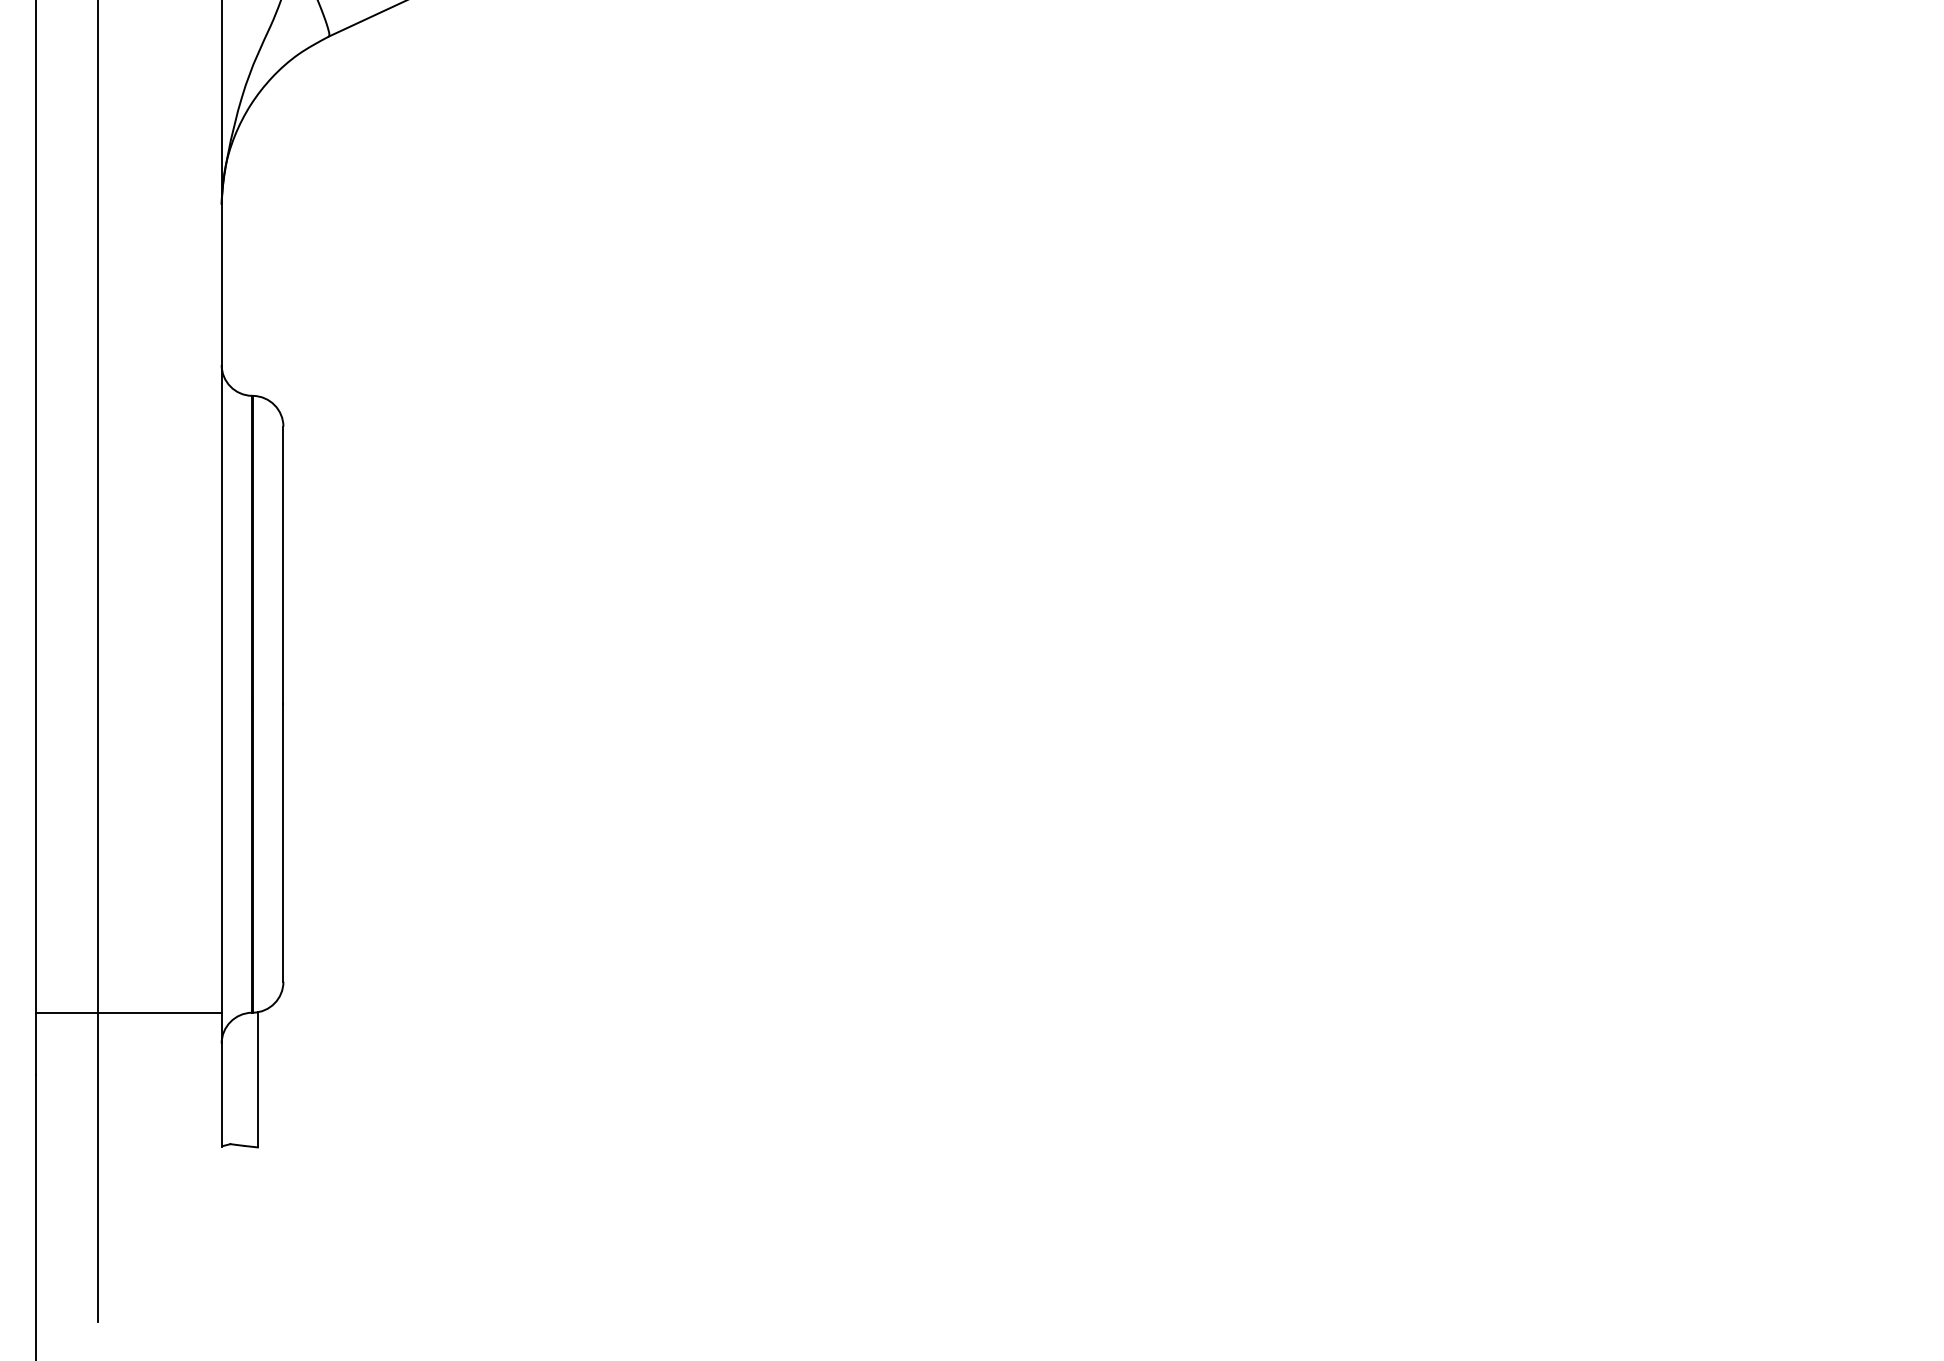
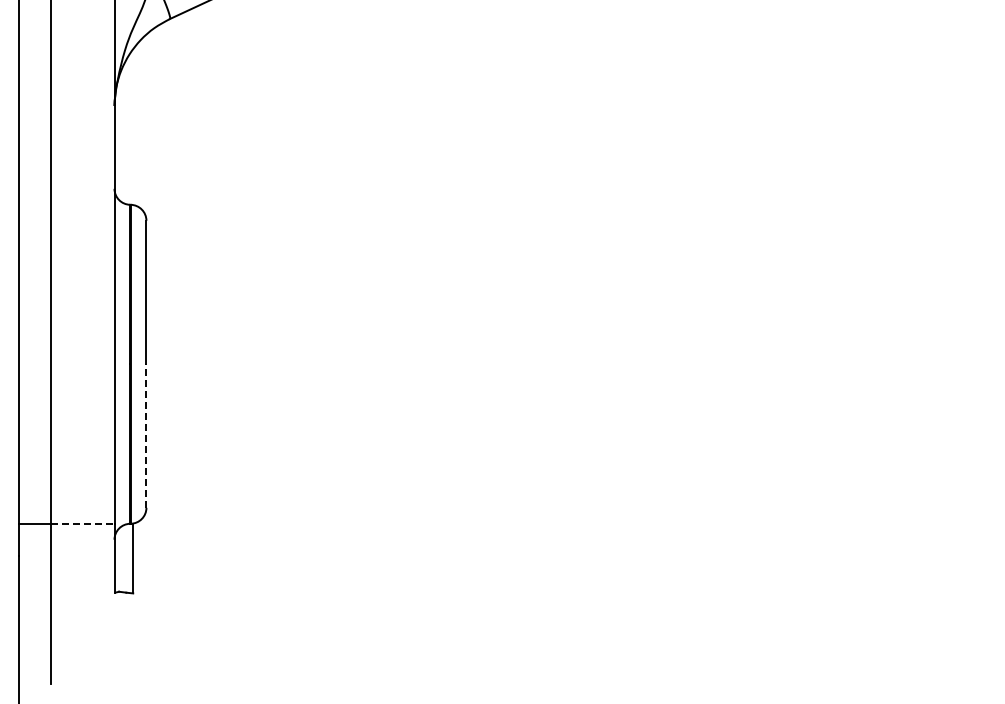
line: (283, 843) -> (146, 436), solid -> dashed
line: (159, 1014) -> (82, 524), solid -> dashed

